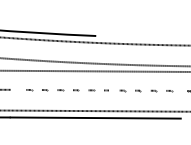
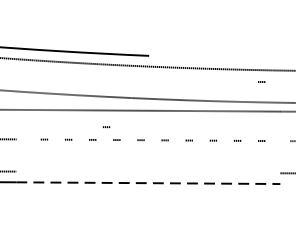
line: (169, 53) -> (262, 83), added
line: (69, 82) -> (107, 128), added
line: (95, 110) -> (148, 171), removed
line: (96, 118) -> (149, 183), solid -> dashed

